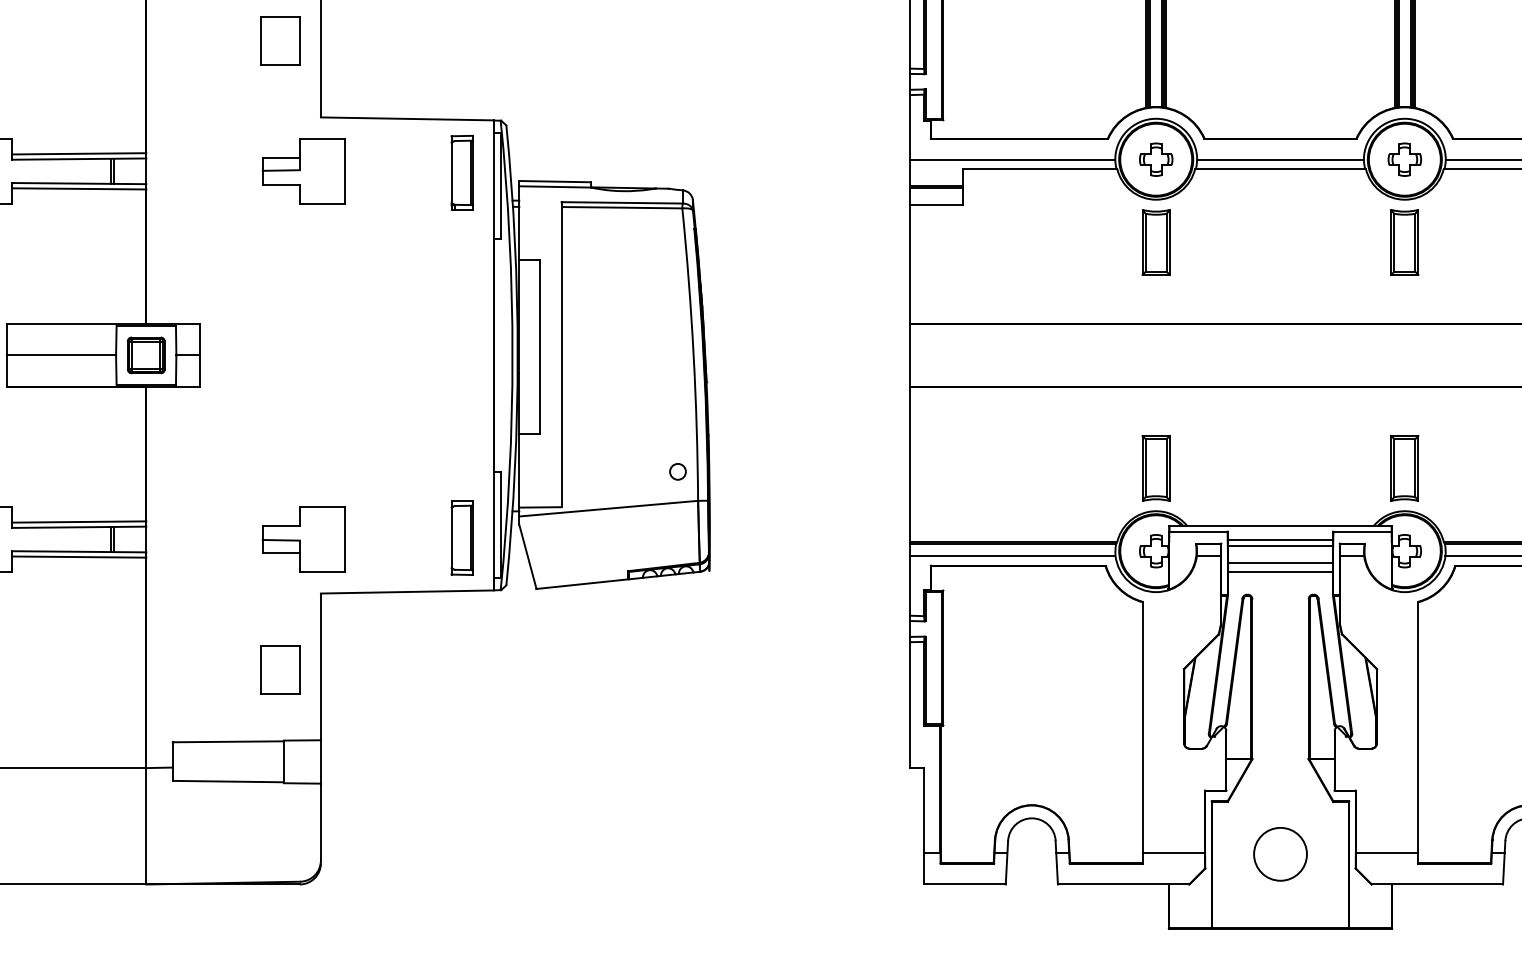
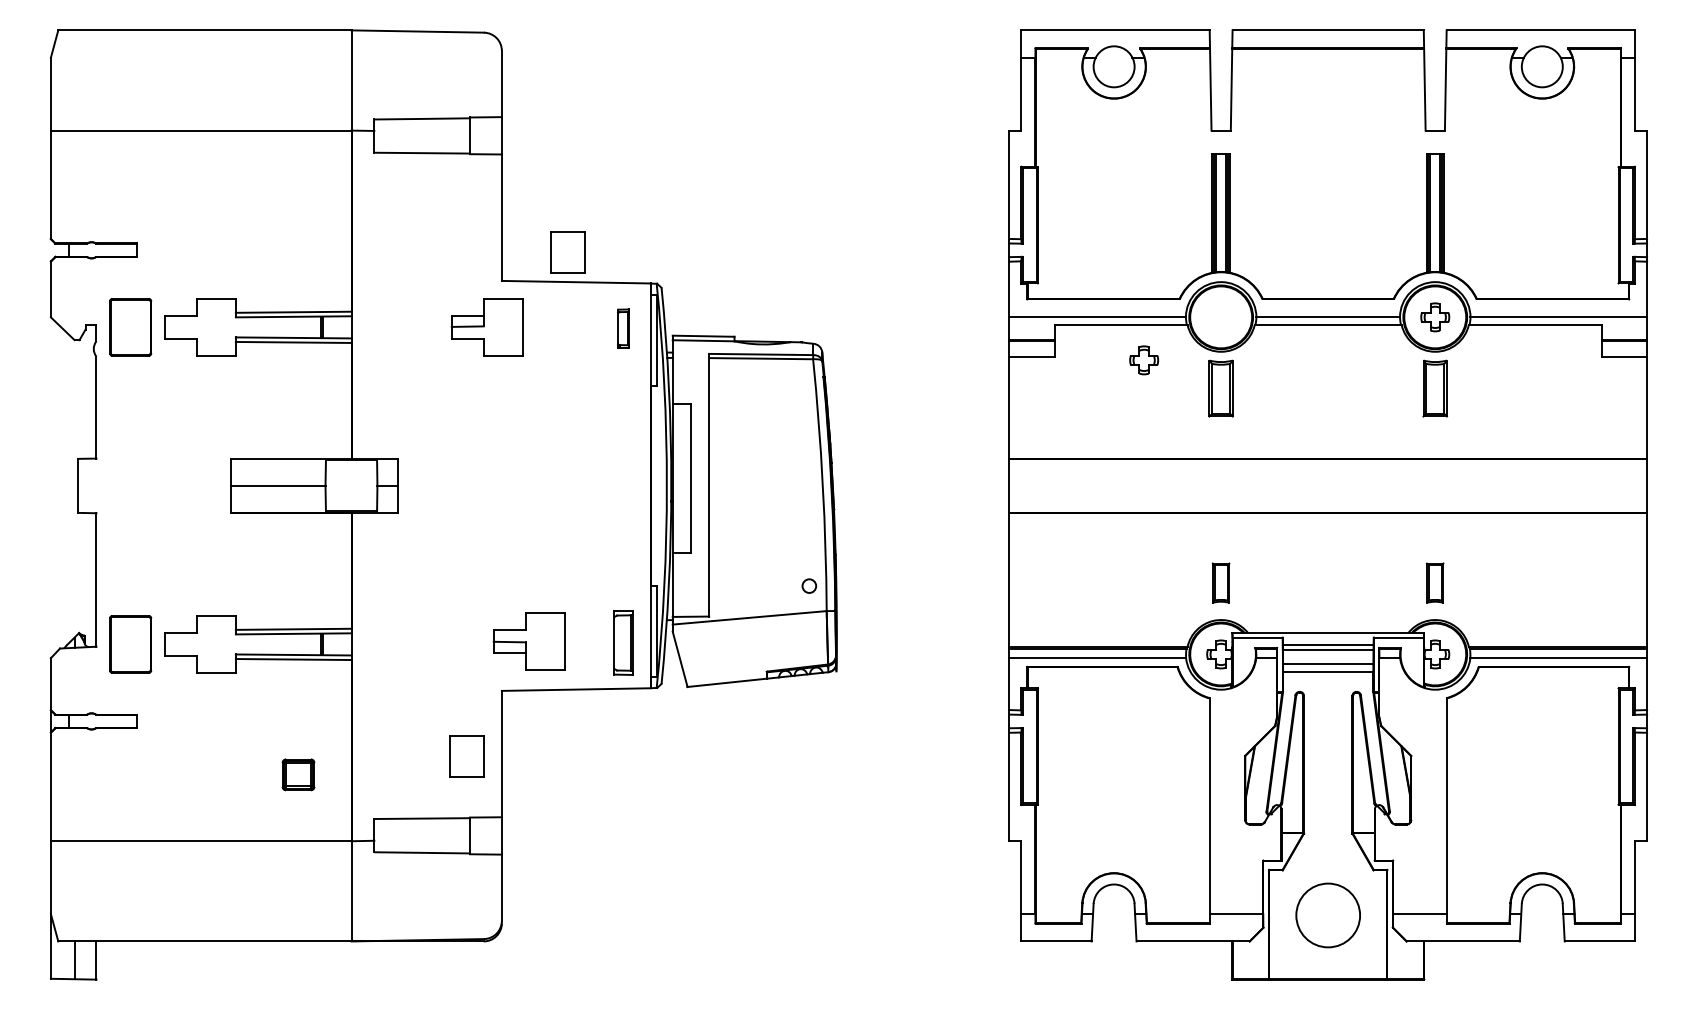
part: (279, 40) -> (567, 252), moved
part: (1156, 159) -> (1144, 360), moved
part: (462, 172) -> (623, 328), size x0.6
part: (146, 354) -> (298, 774), moved
part: (1155, 467) -> (1220, 582), size x0.7
part: (1403, 467) -> (1434, 582), size x0.7
part: (303, 539) -> (528, 641), moved
circle: (1280, 854) -> (1328, 915), size x1.4

